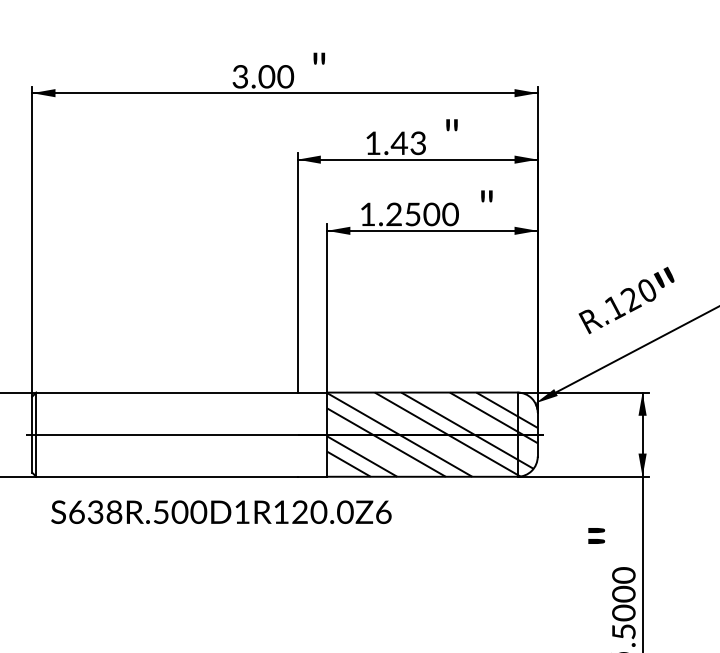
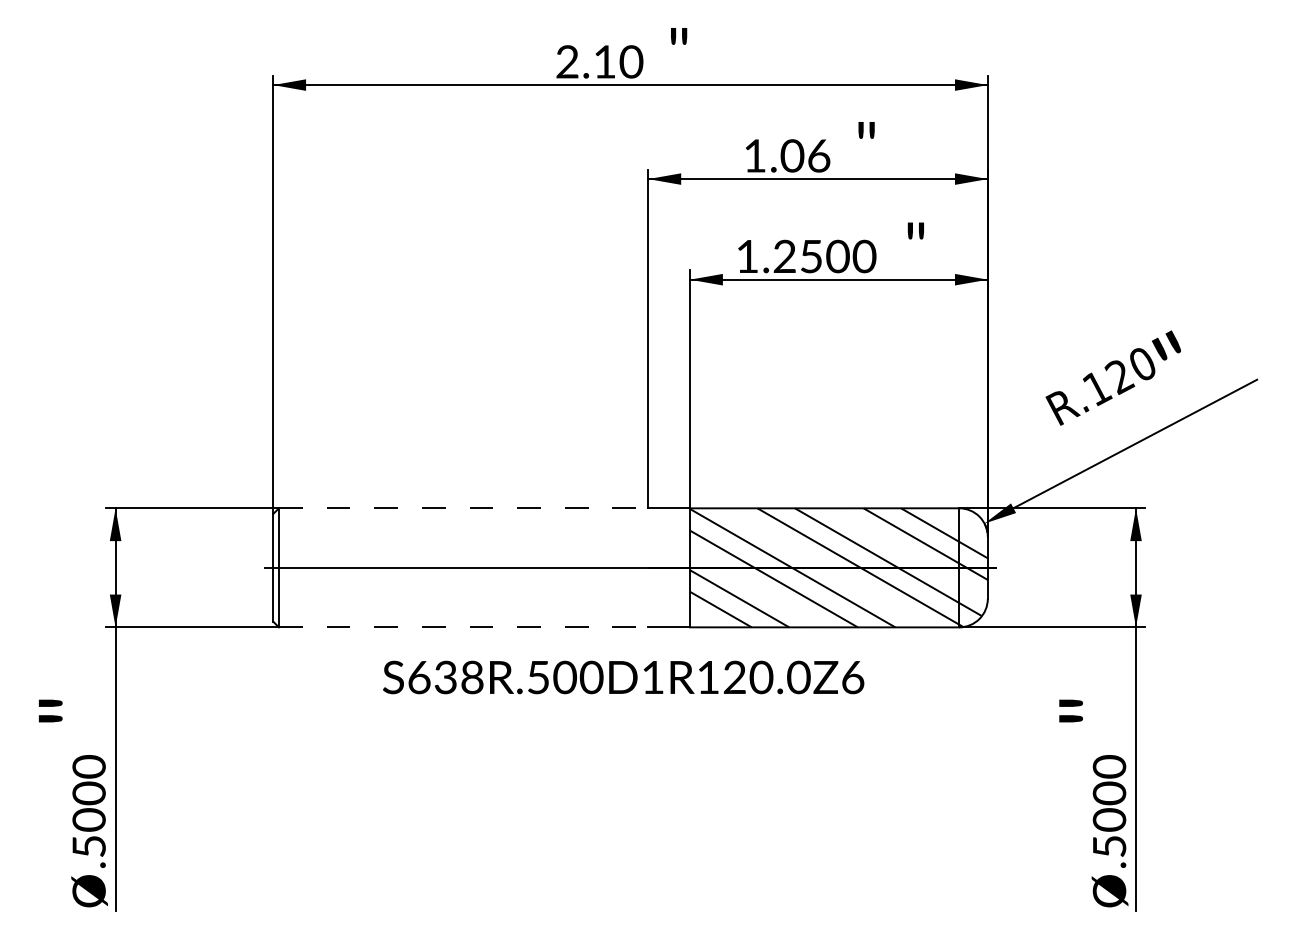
text: (253, 76) -> (586, 61), 3.00 -> 2.10
text: (408, 142) -> (805, 155), 1.43 -> 1.06
line: (166, 392) -> (463, 508), solid -> dashed
line: (166, 476) -> (463, 627), solid -> dashed
text: (221, 512) -> (623, 677), moved

